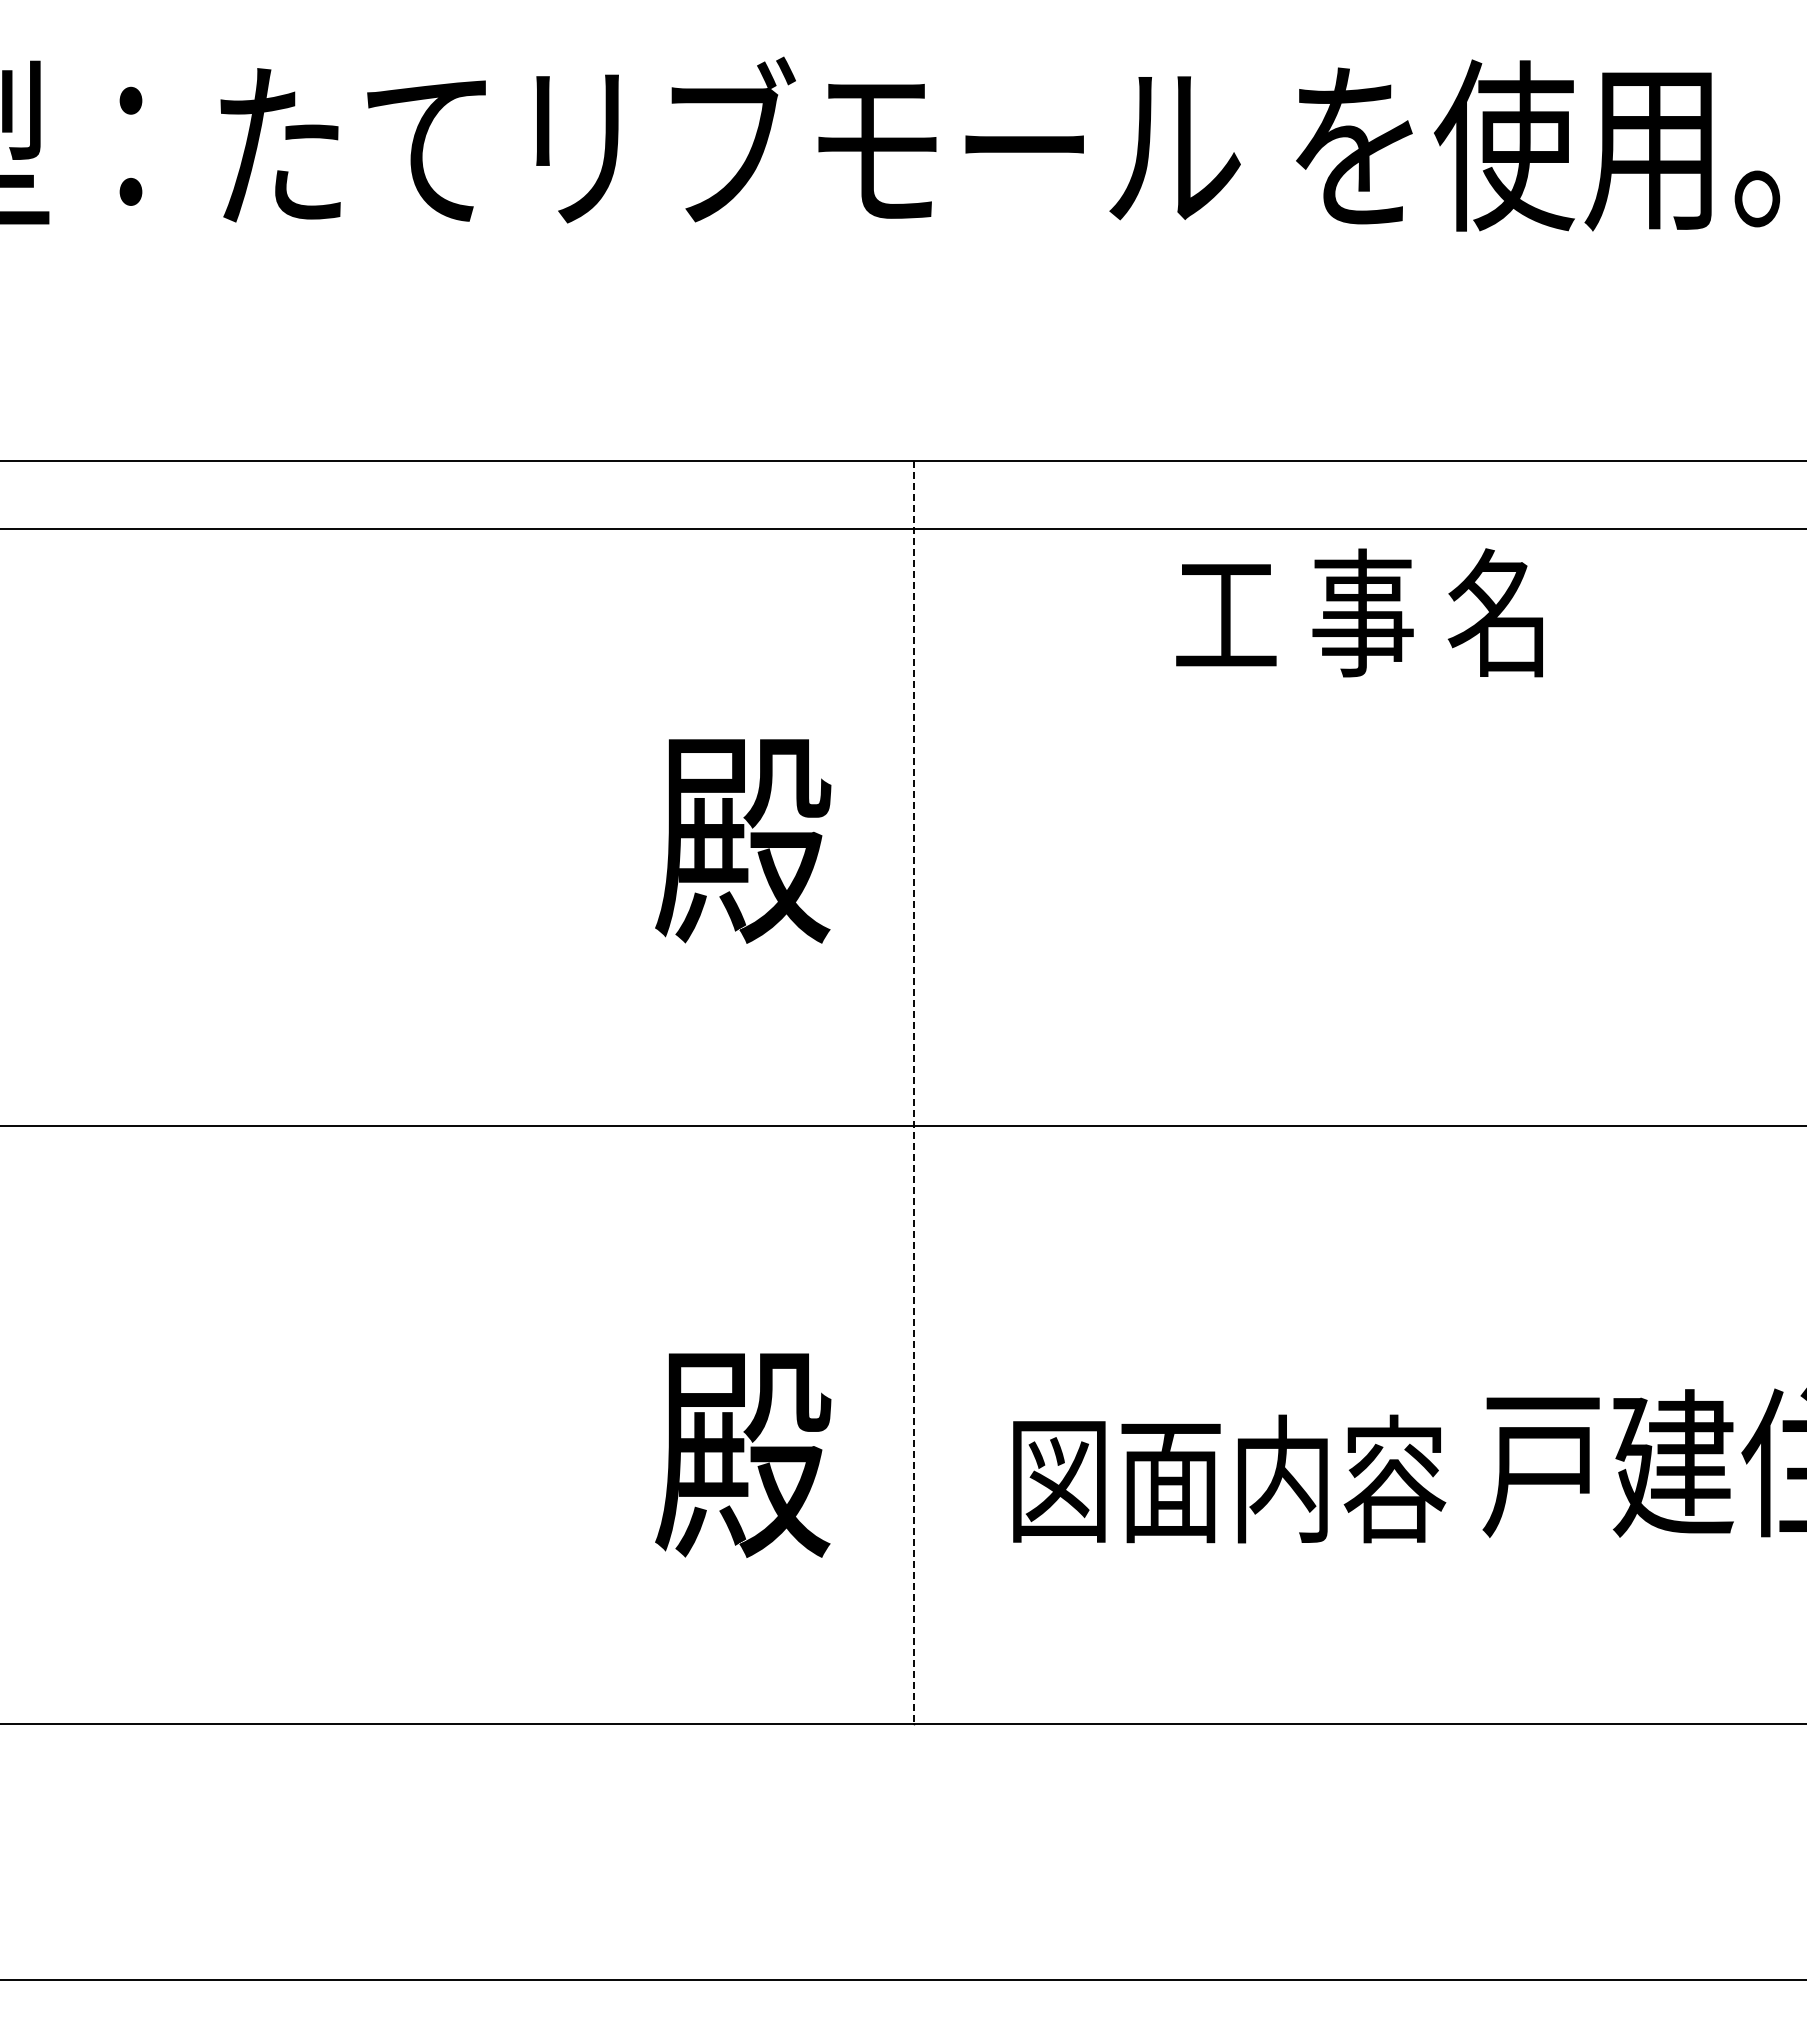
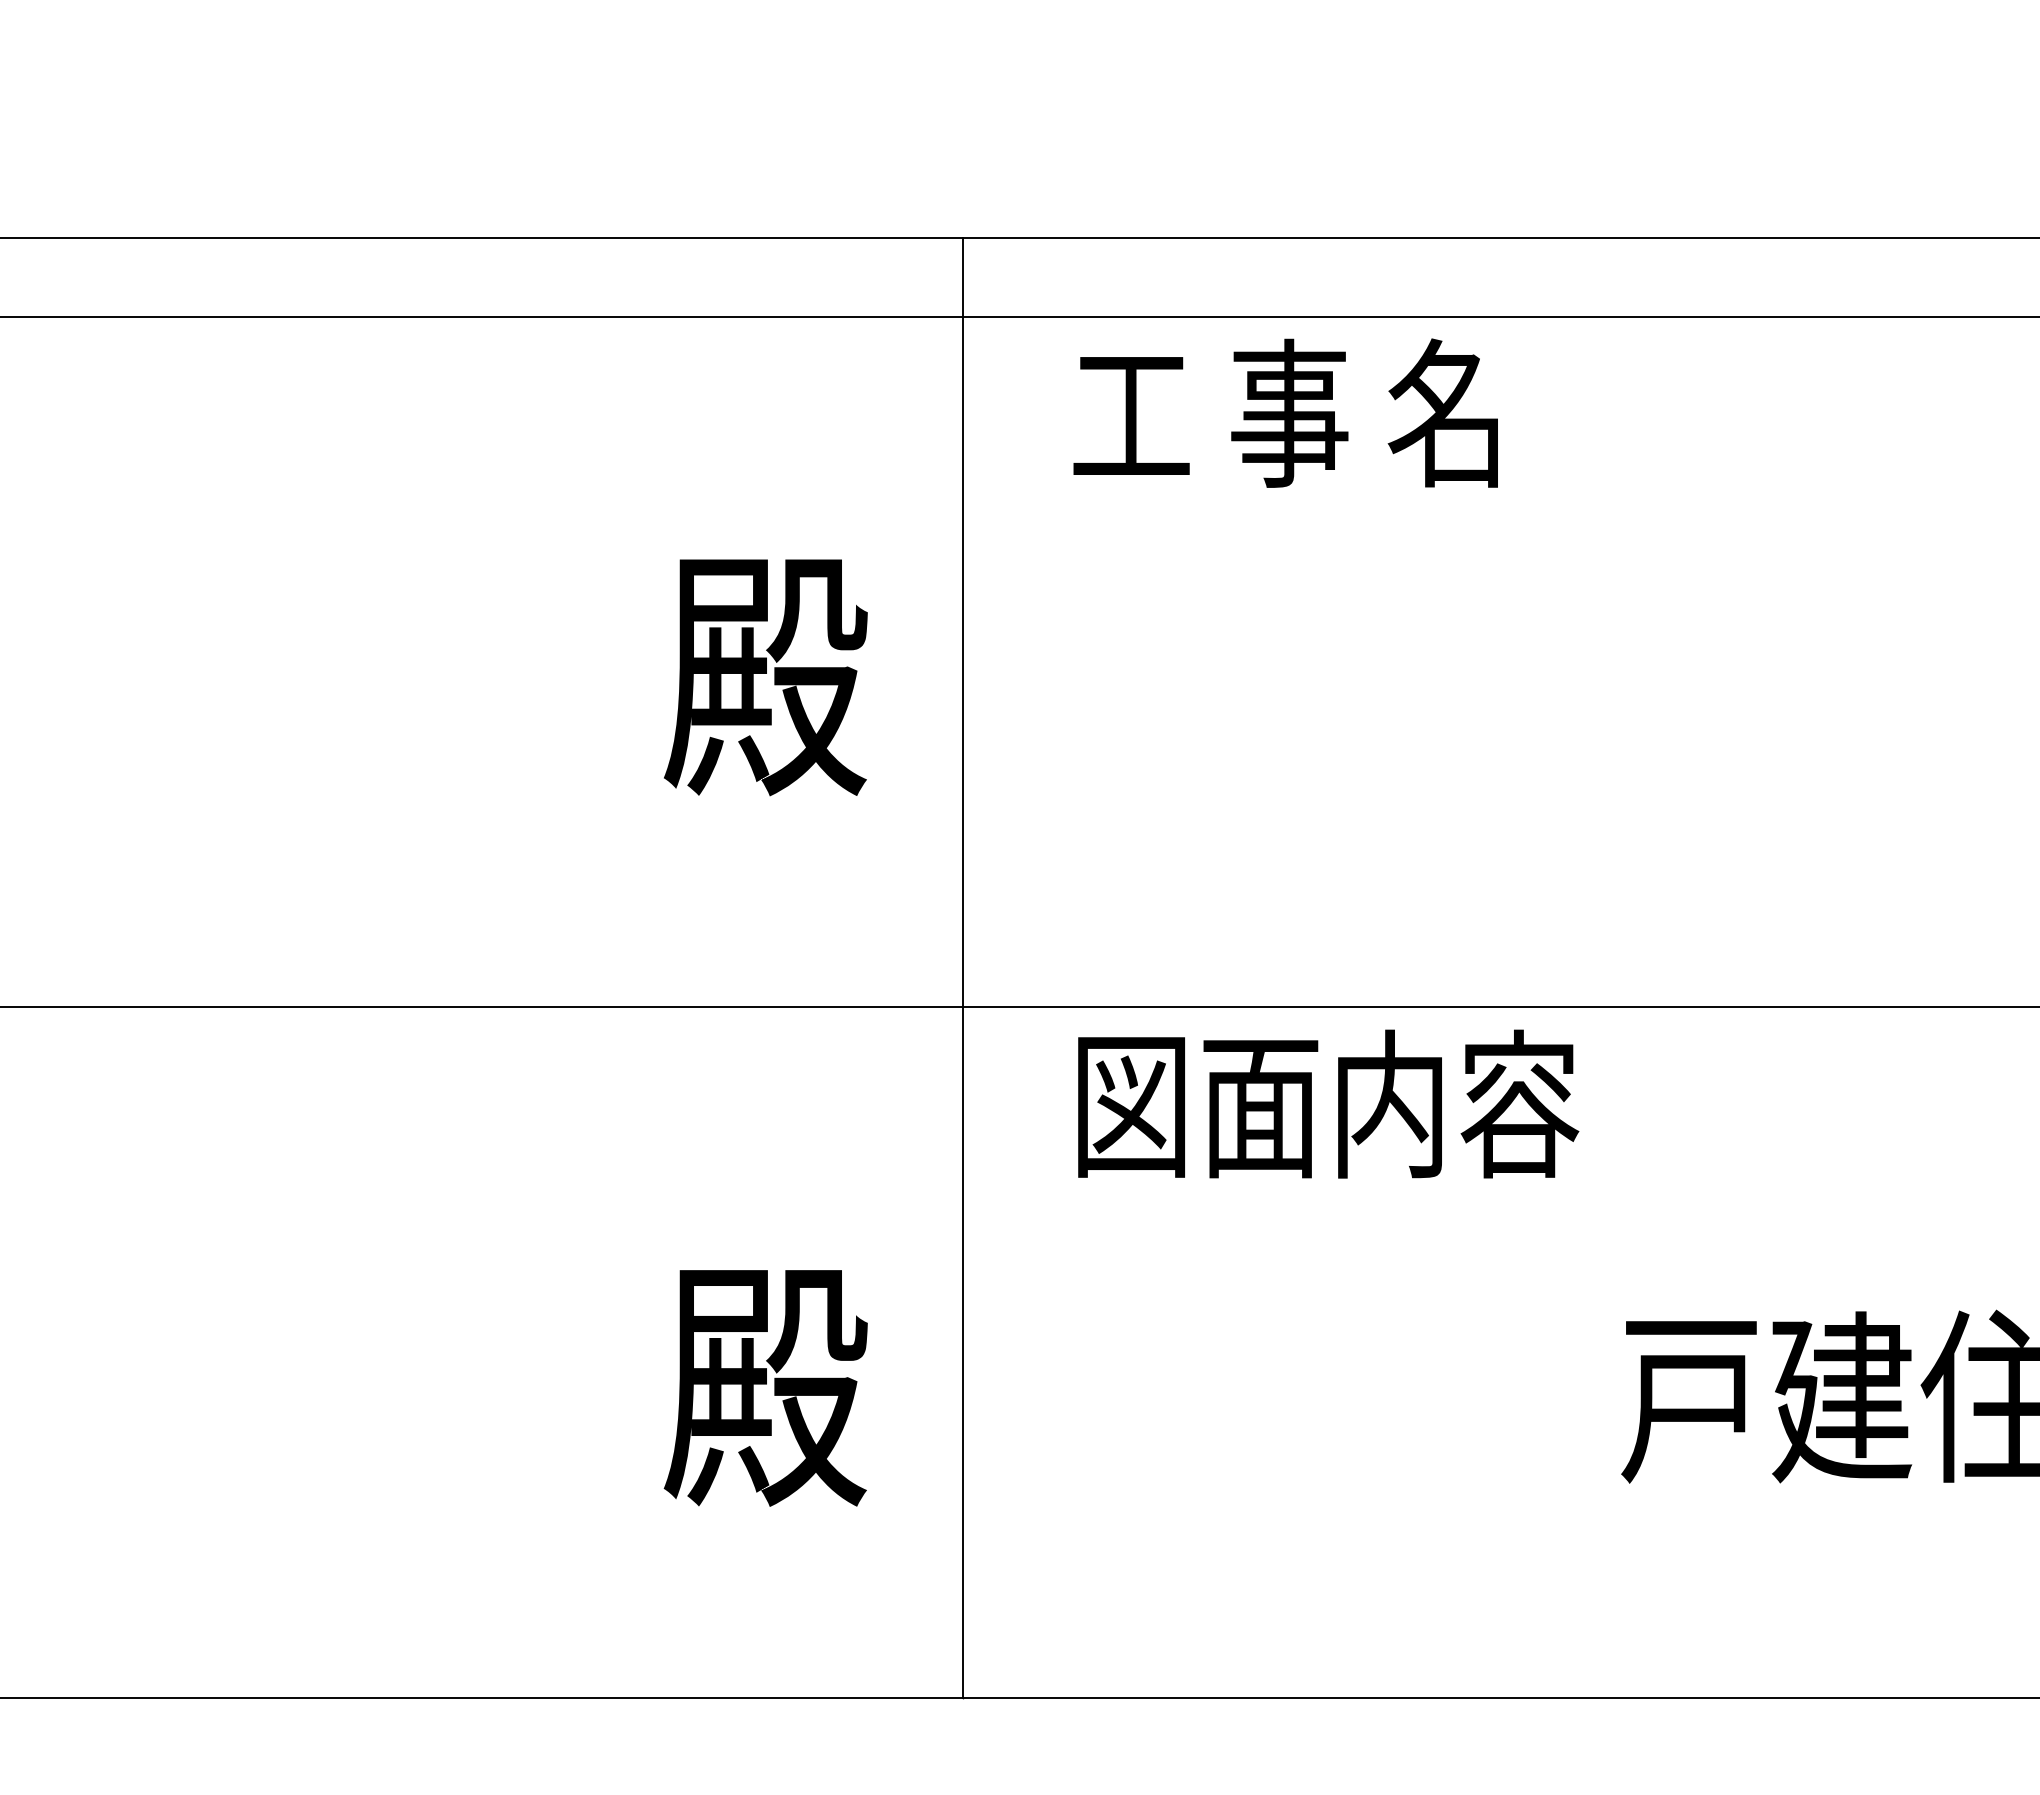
text: (1359, 612) -> (1285, 412), moved
line: (913, 1092) -> (962, 968), dashed -> solid
text: (1229, 1478) -> (1328, 1103), moved

